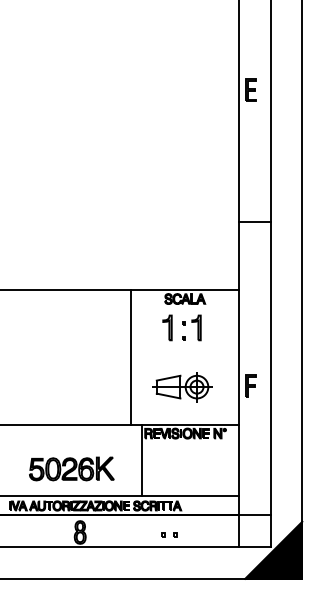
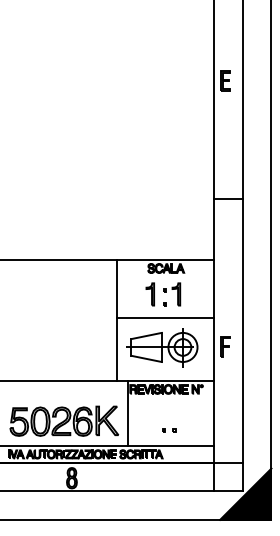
line: (184, 354) -> (165, 318), added
part: (181, 386) -> (162, 347), size x1.43
part: (71, 468) -> (64, 420), size x1.43
part: (169, 535) -> (169, 430), moved

